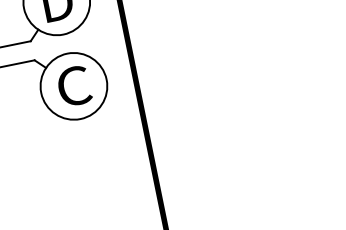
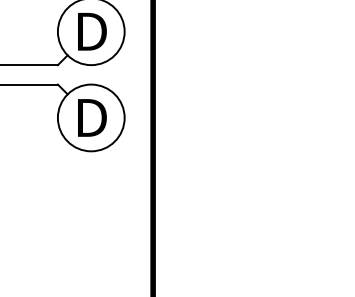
text: (74, 85) -> (91, 117), C -> D

